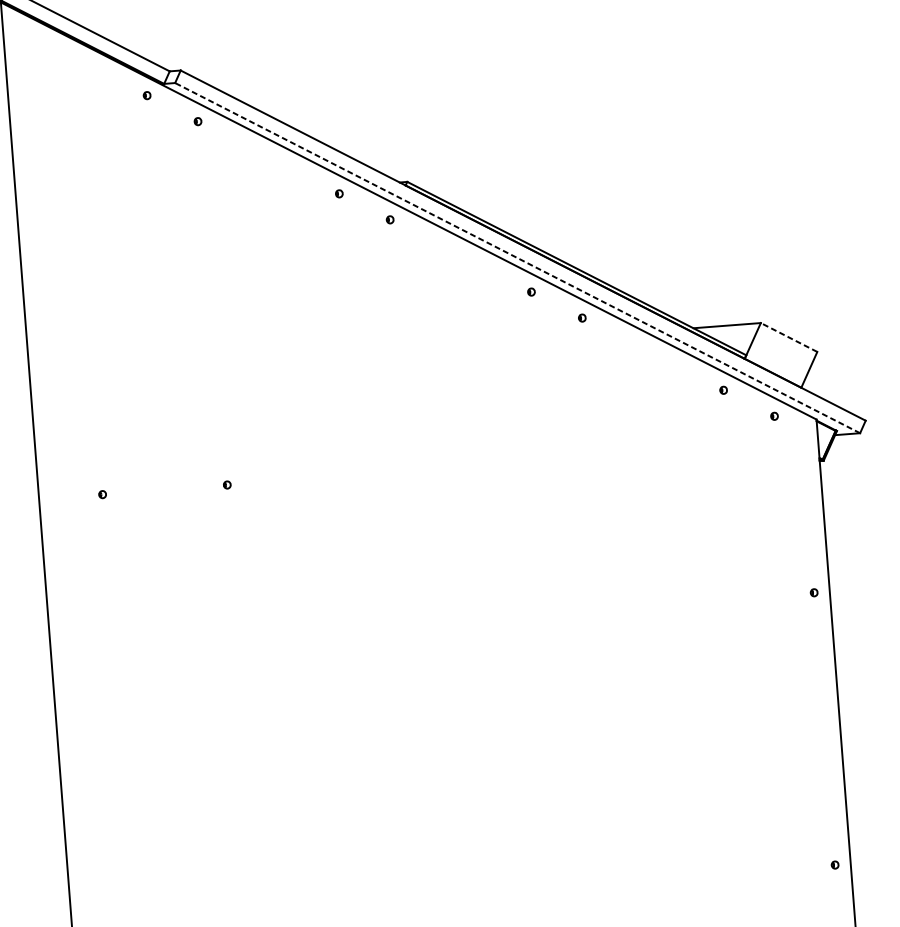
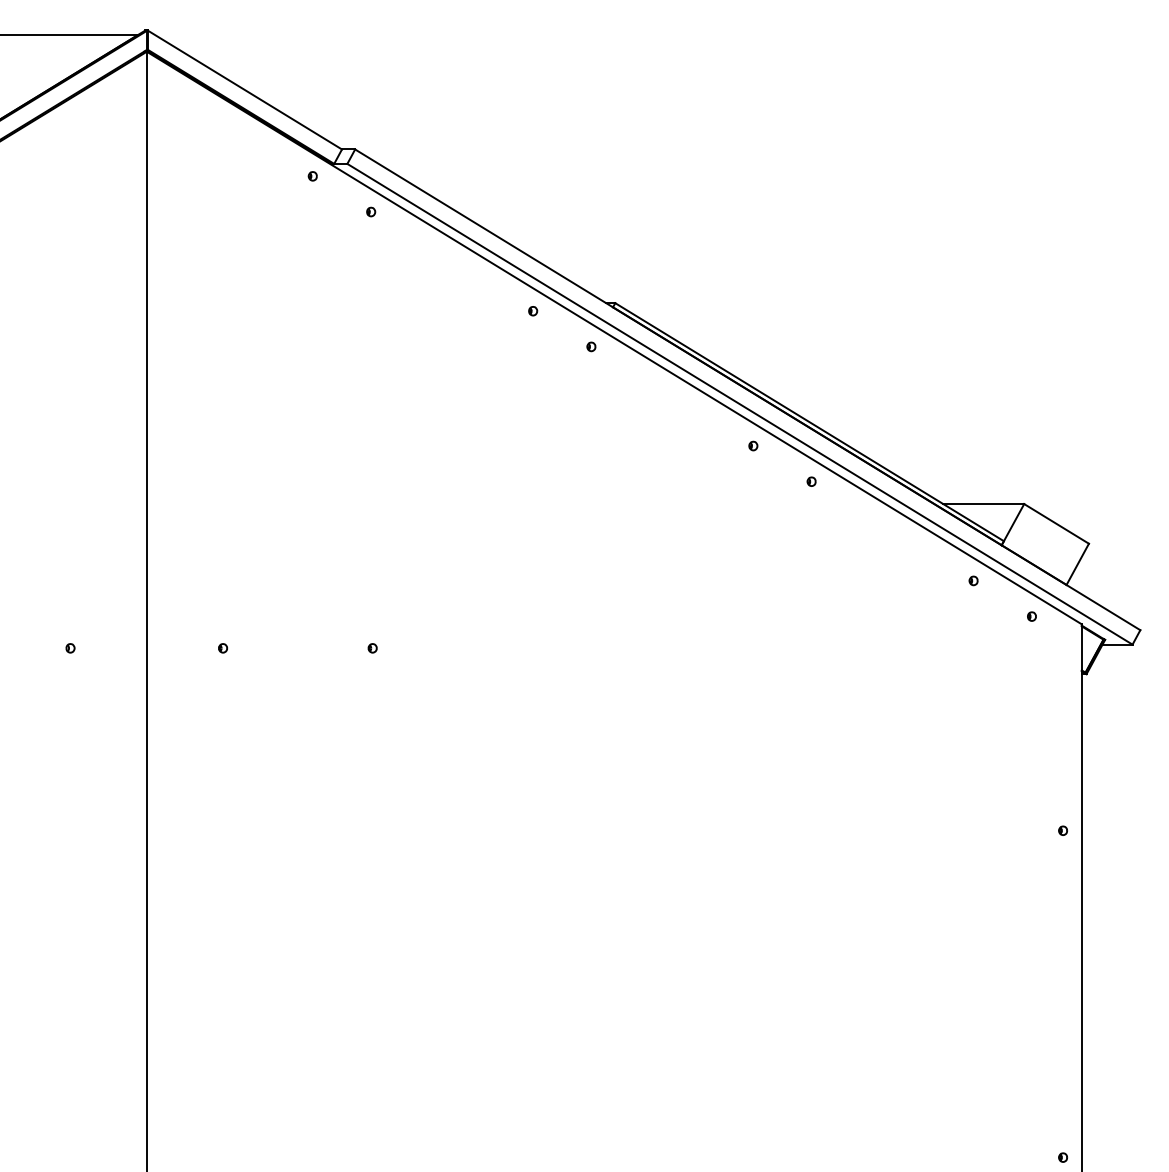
line: (517, 258) -> (739, 404), dashed -> solid
line: (789, 337) -> (1056, 523), dashed -> solid

